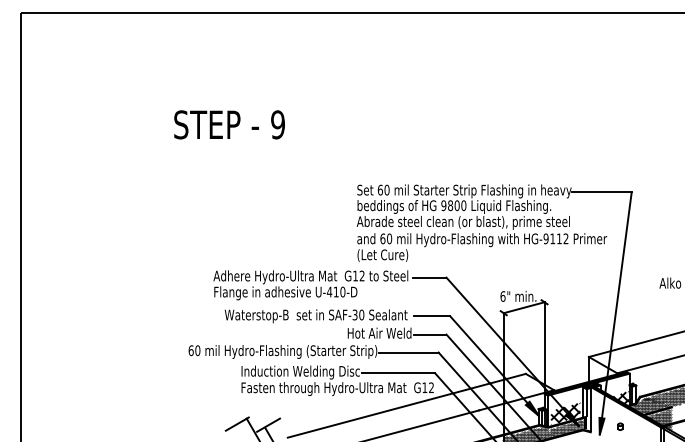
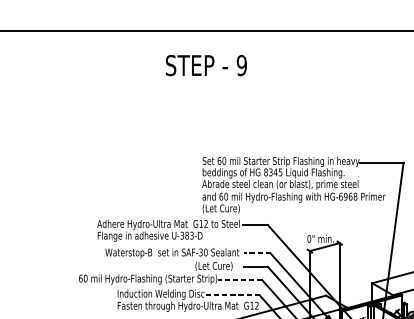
text: (229, 124) -> (206, 65), moved
text: (453, 205) -> (273, 172), 9800 -> 8345
text: (555, 238) -> (347, 196), HG-9112 -> HG-6968
text: (335, 291) -> (186, 235), U-410-D -> U-383-D
text: (502, 296) -> (308, 238), 6" -> 0"
line: (432, 316) -> (257, 253), solid -> dashed
text: (379, 333) -> (218, 266), Hot Air Weld -> (Let Cure)
line: (408, 352) -> (240, 279), solid -> dashed
line: (398, 373) -> (232, 295), solid -> dashed

